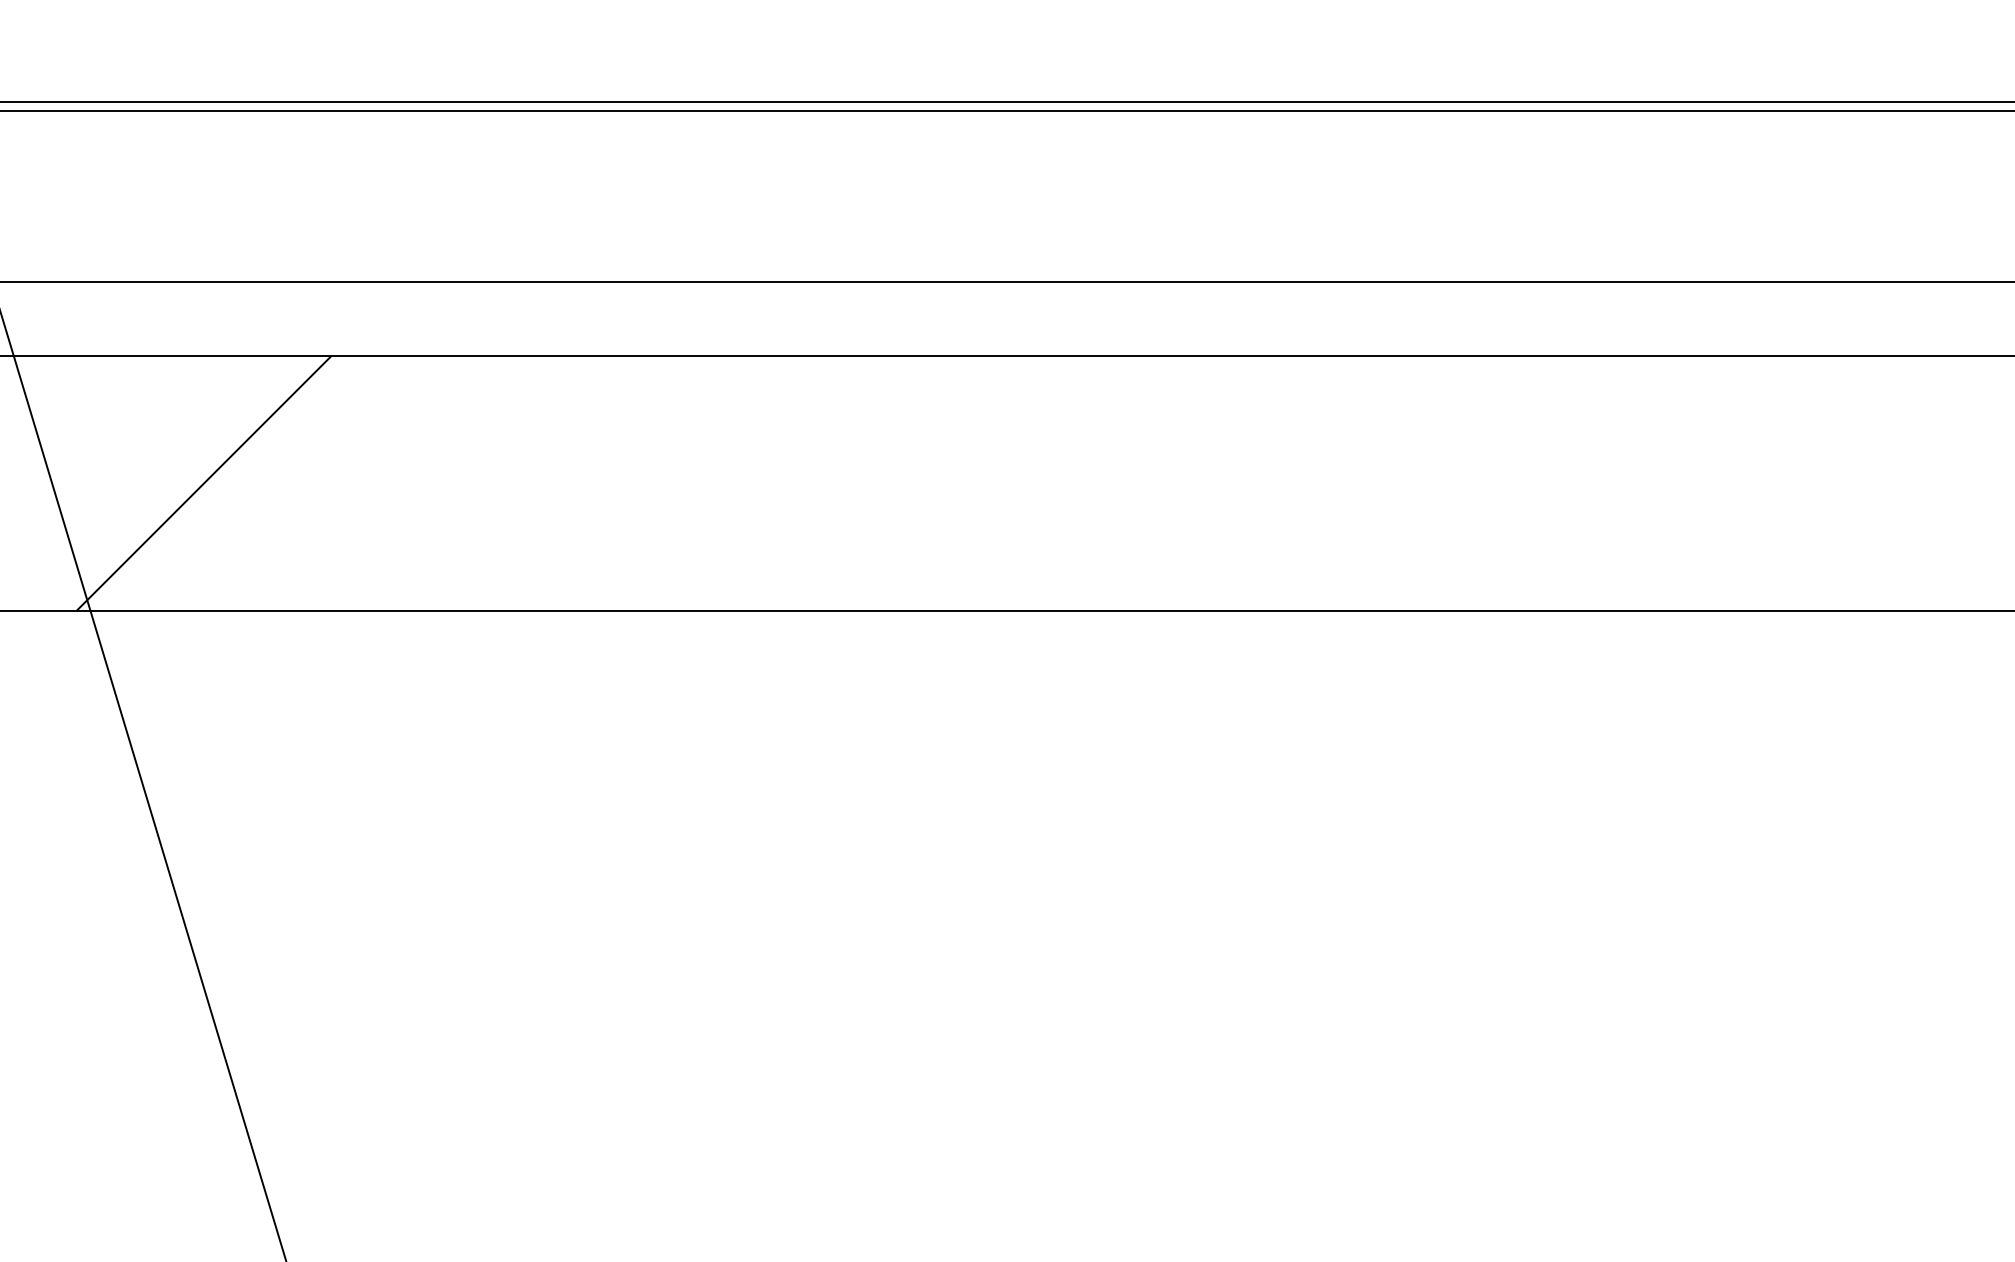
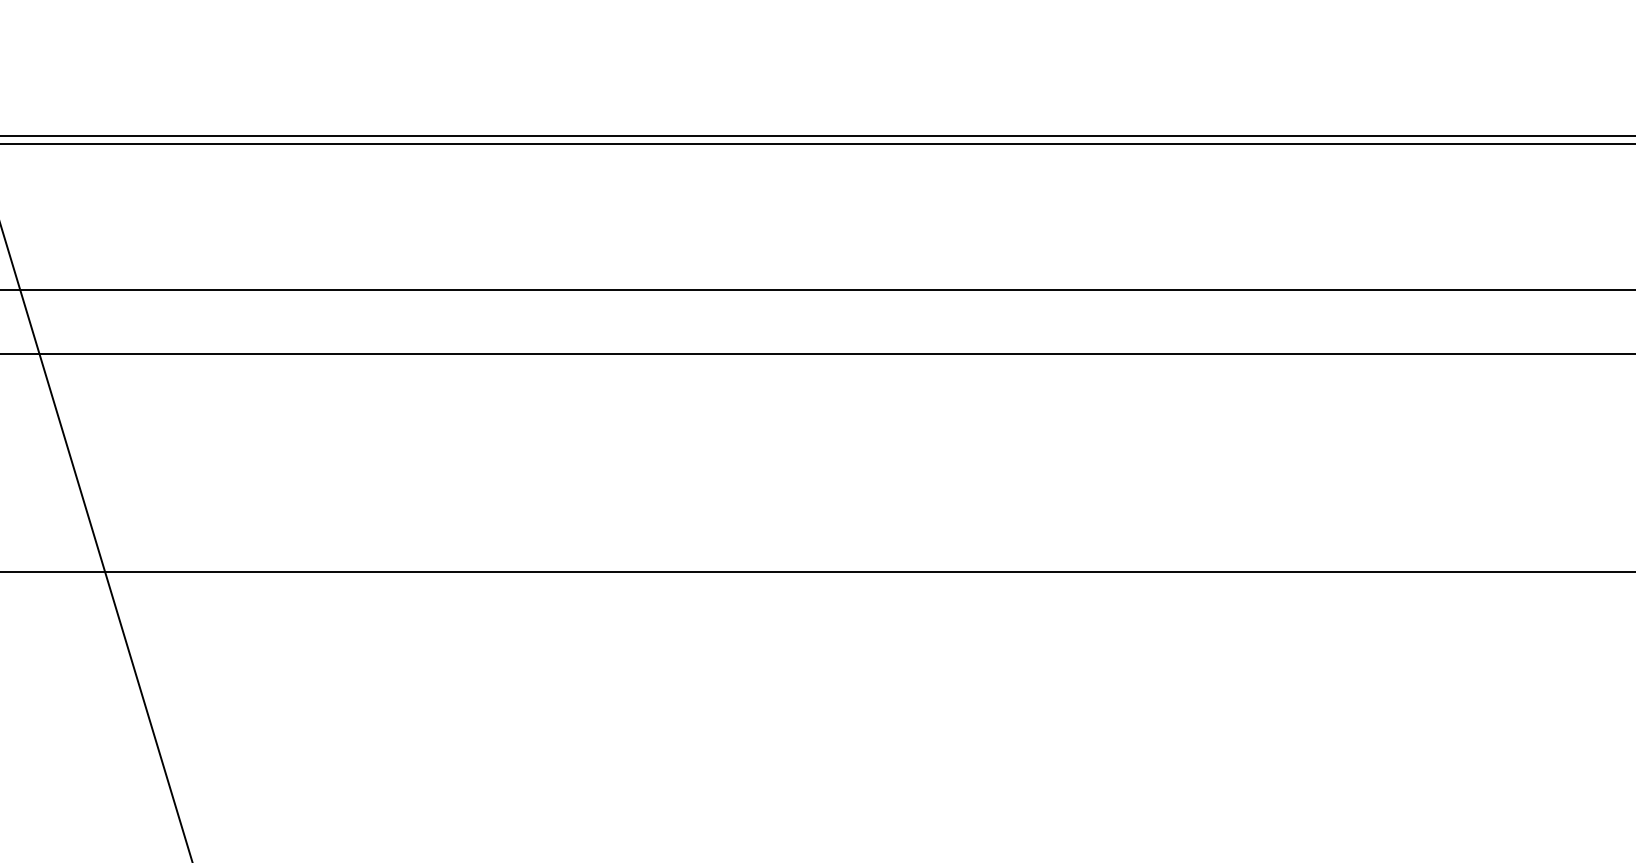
hatch: (203, 483) -> (201, 462), removed

